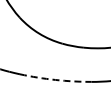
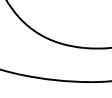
arc: (55, 80) -> (55, 80), dashed -> solid

